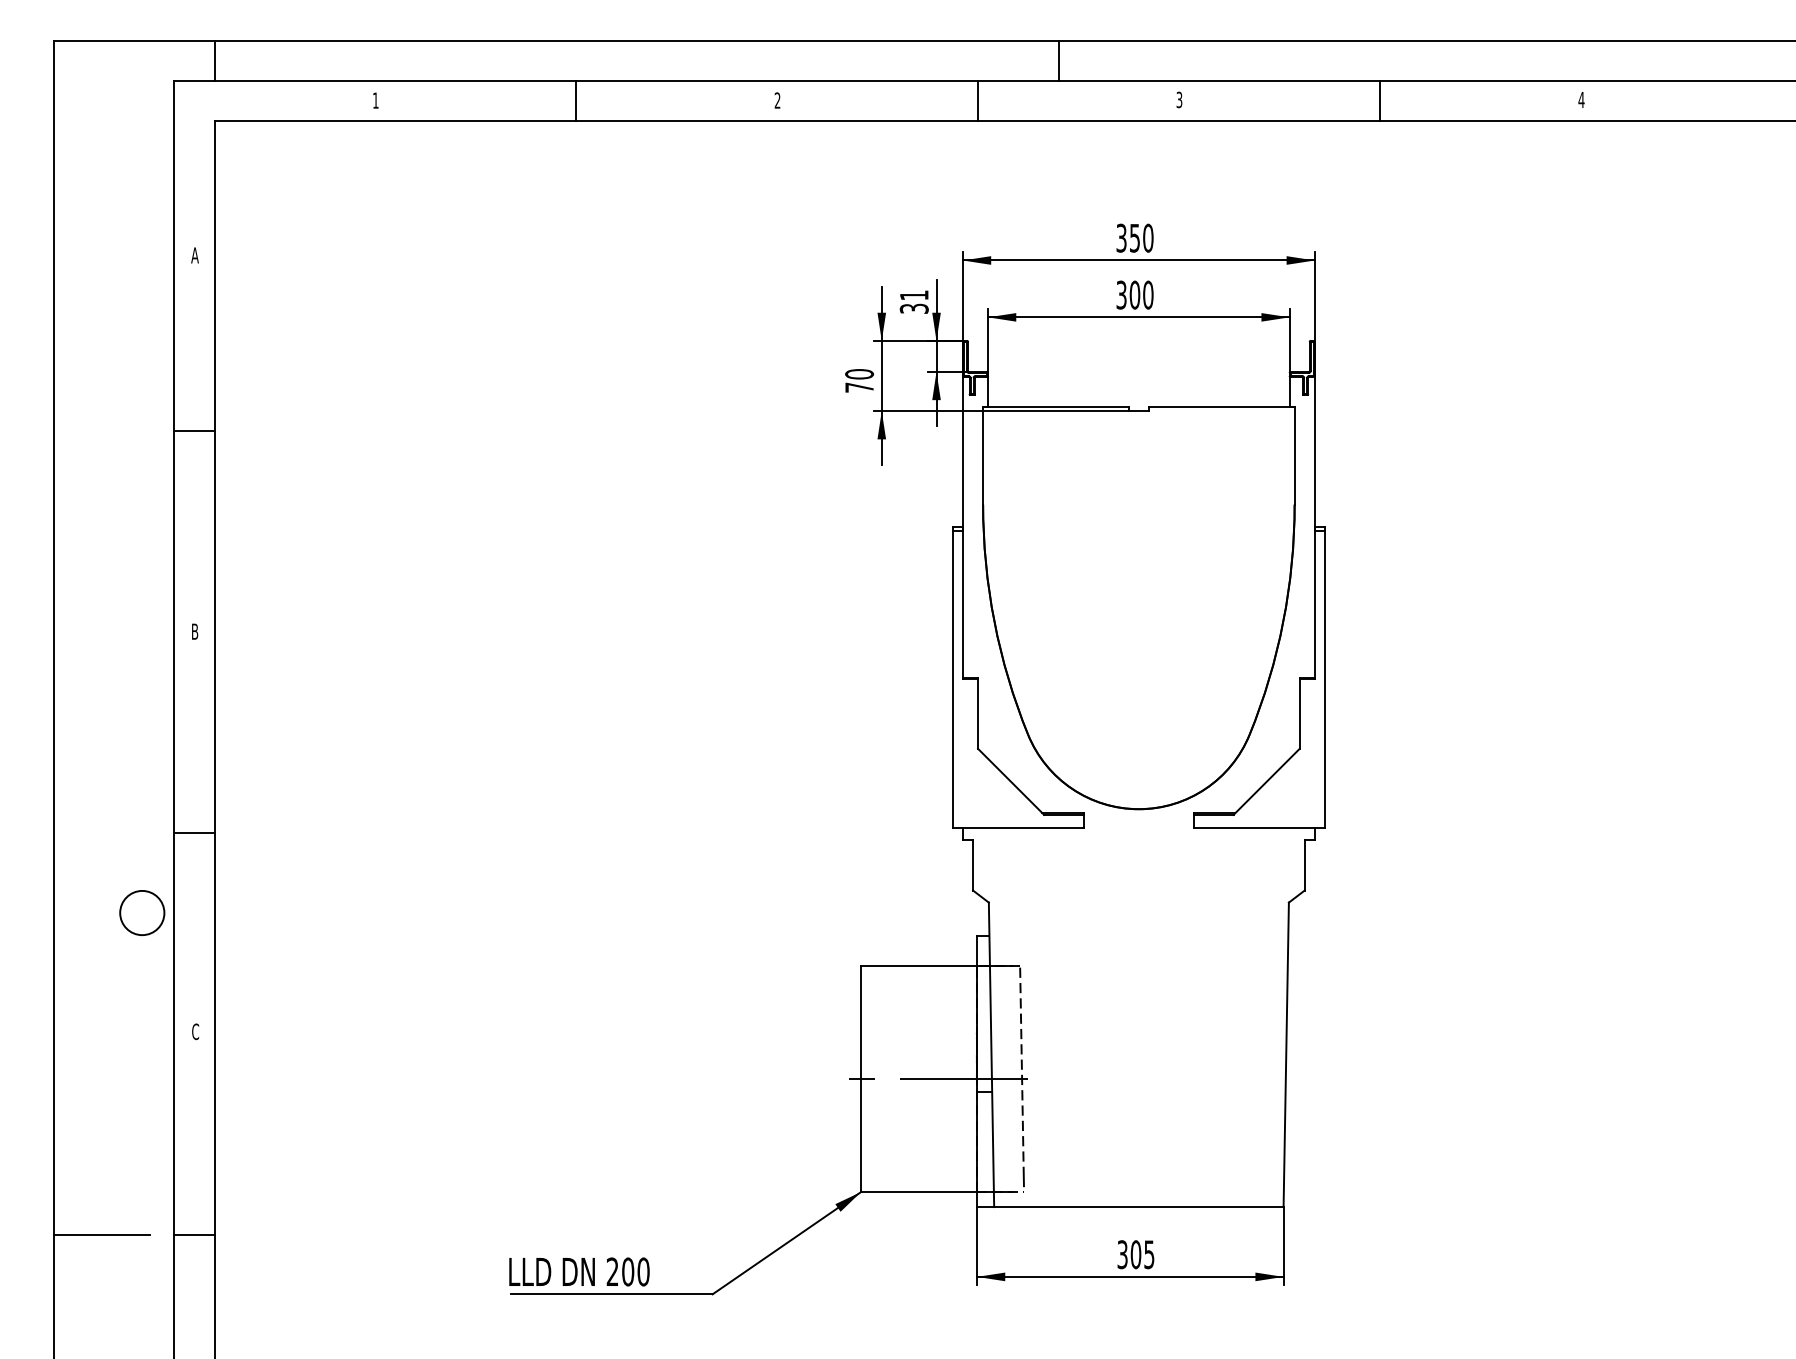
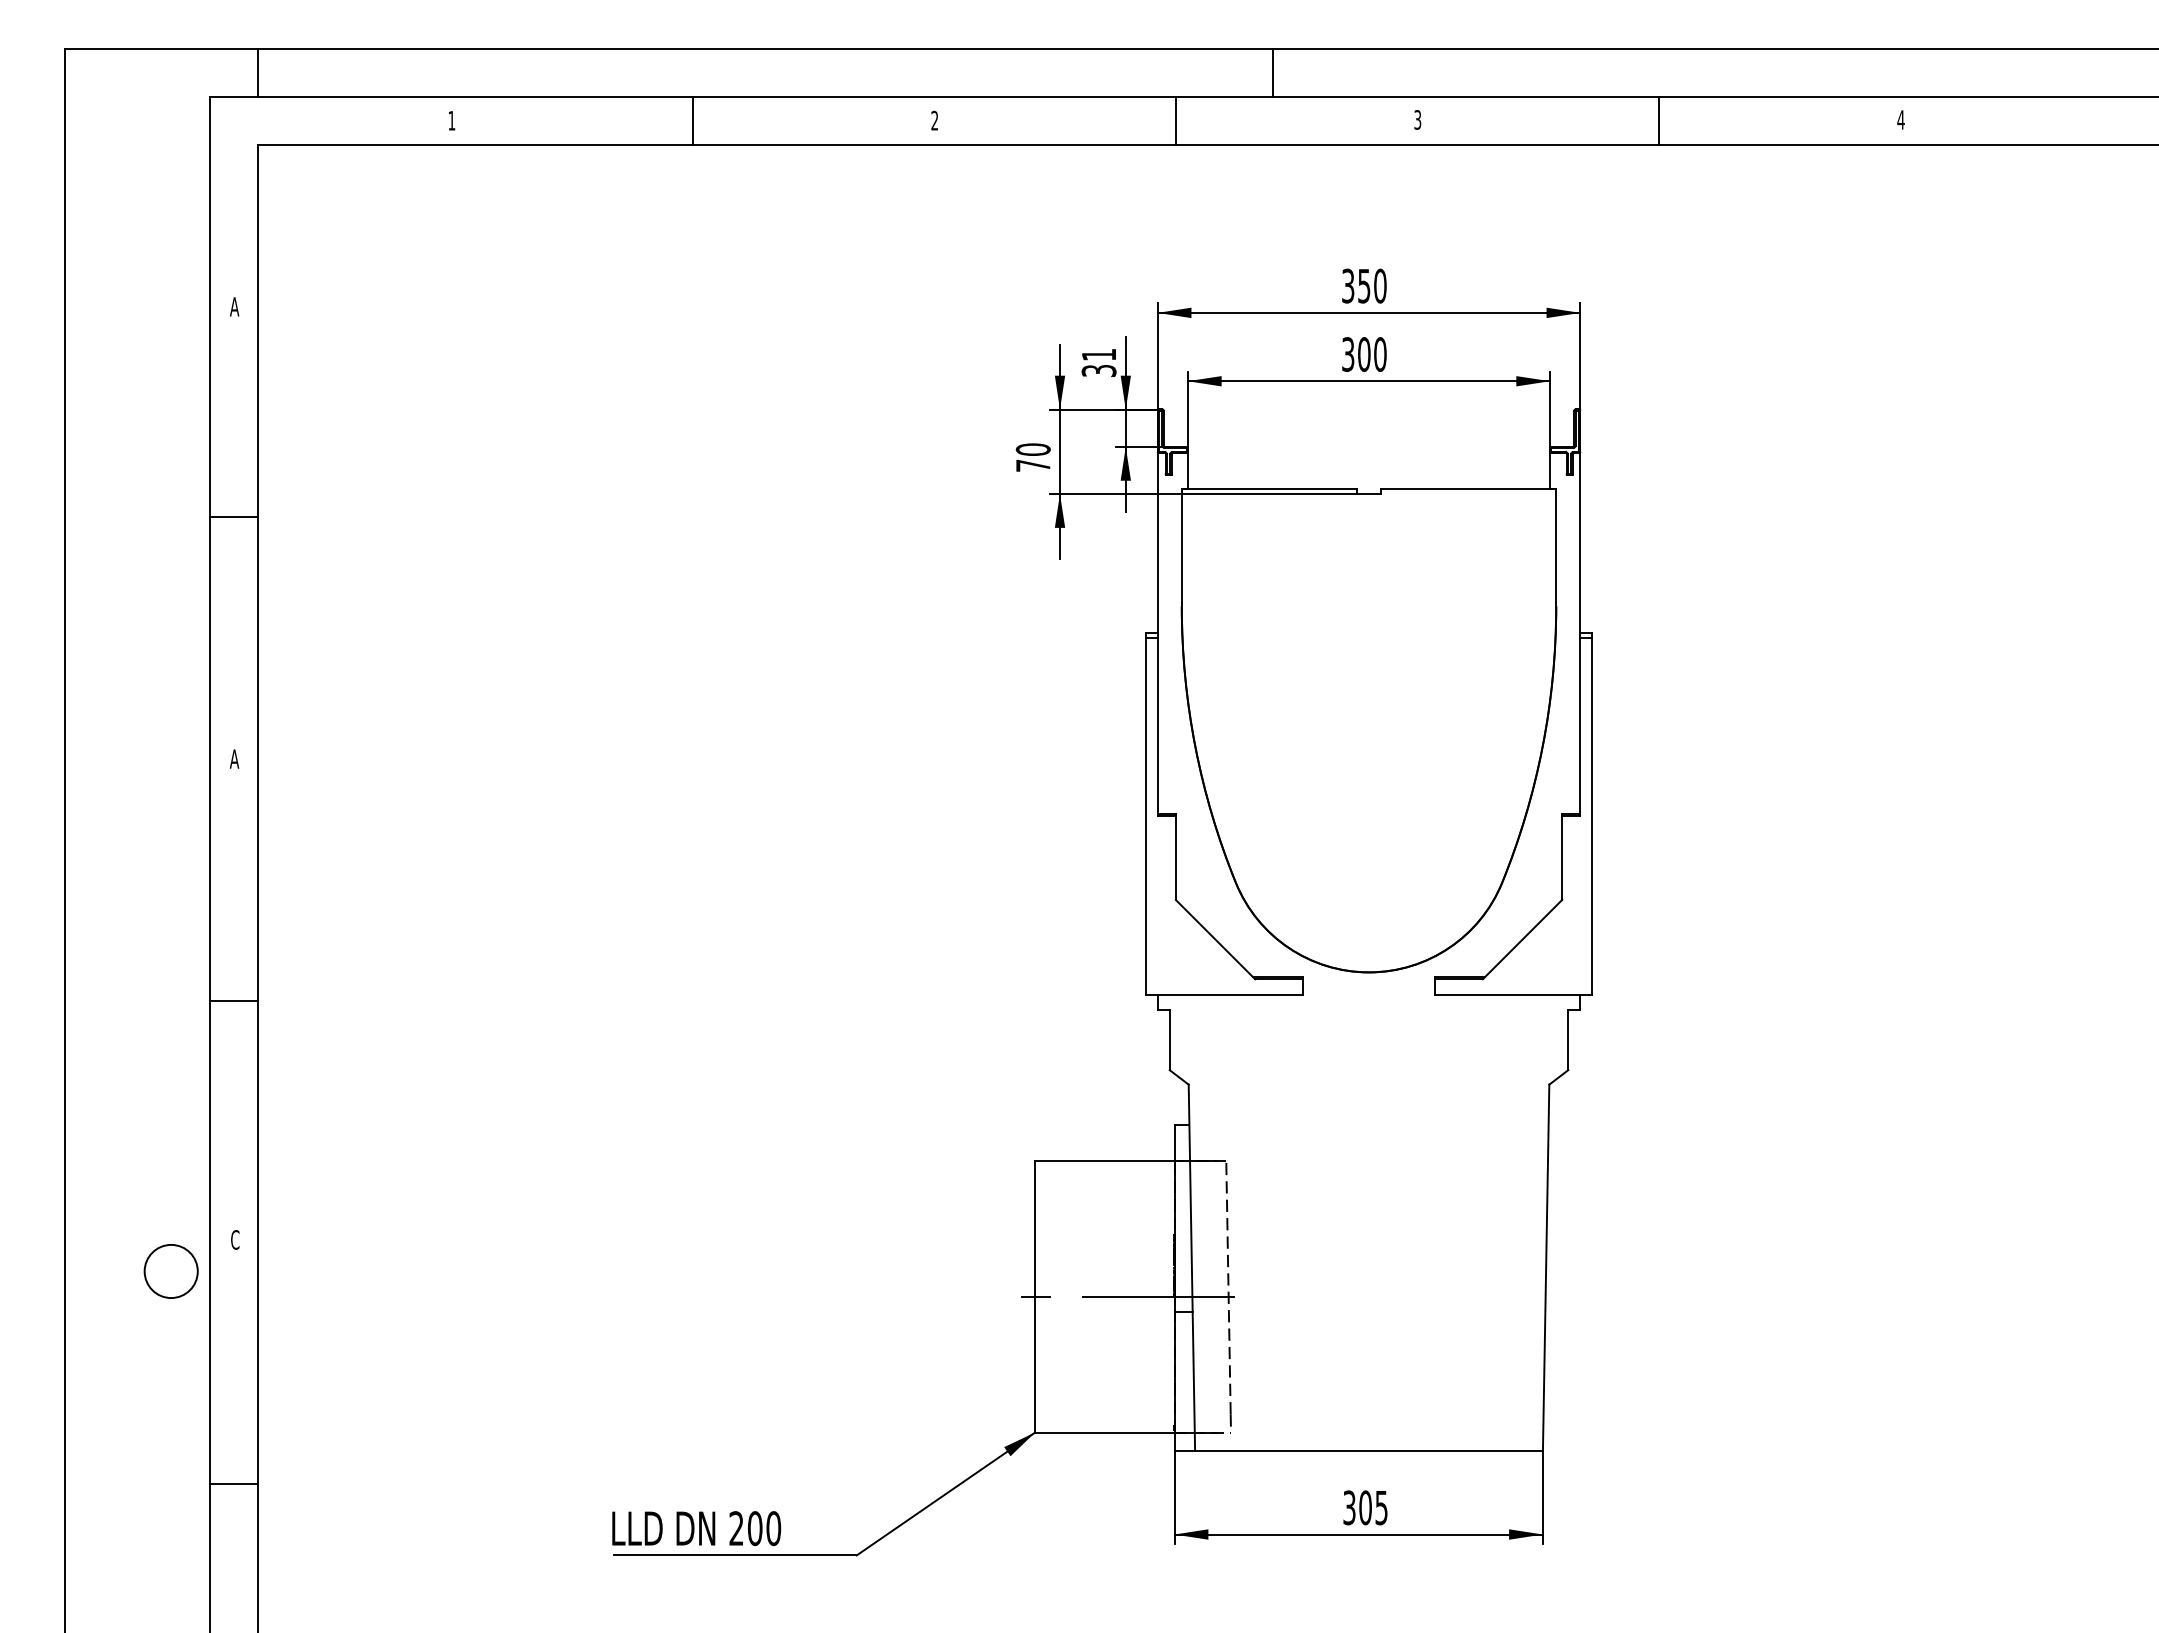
text: (194, 631) -> (233, 758), B -> A
circle: (142, 912) -> (171, 1270), moved
line: (101, 1234) -> (122, 1483), removed

